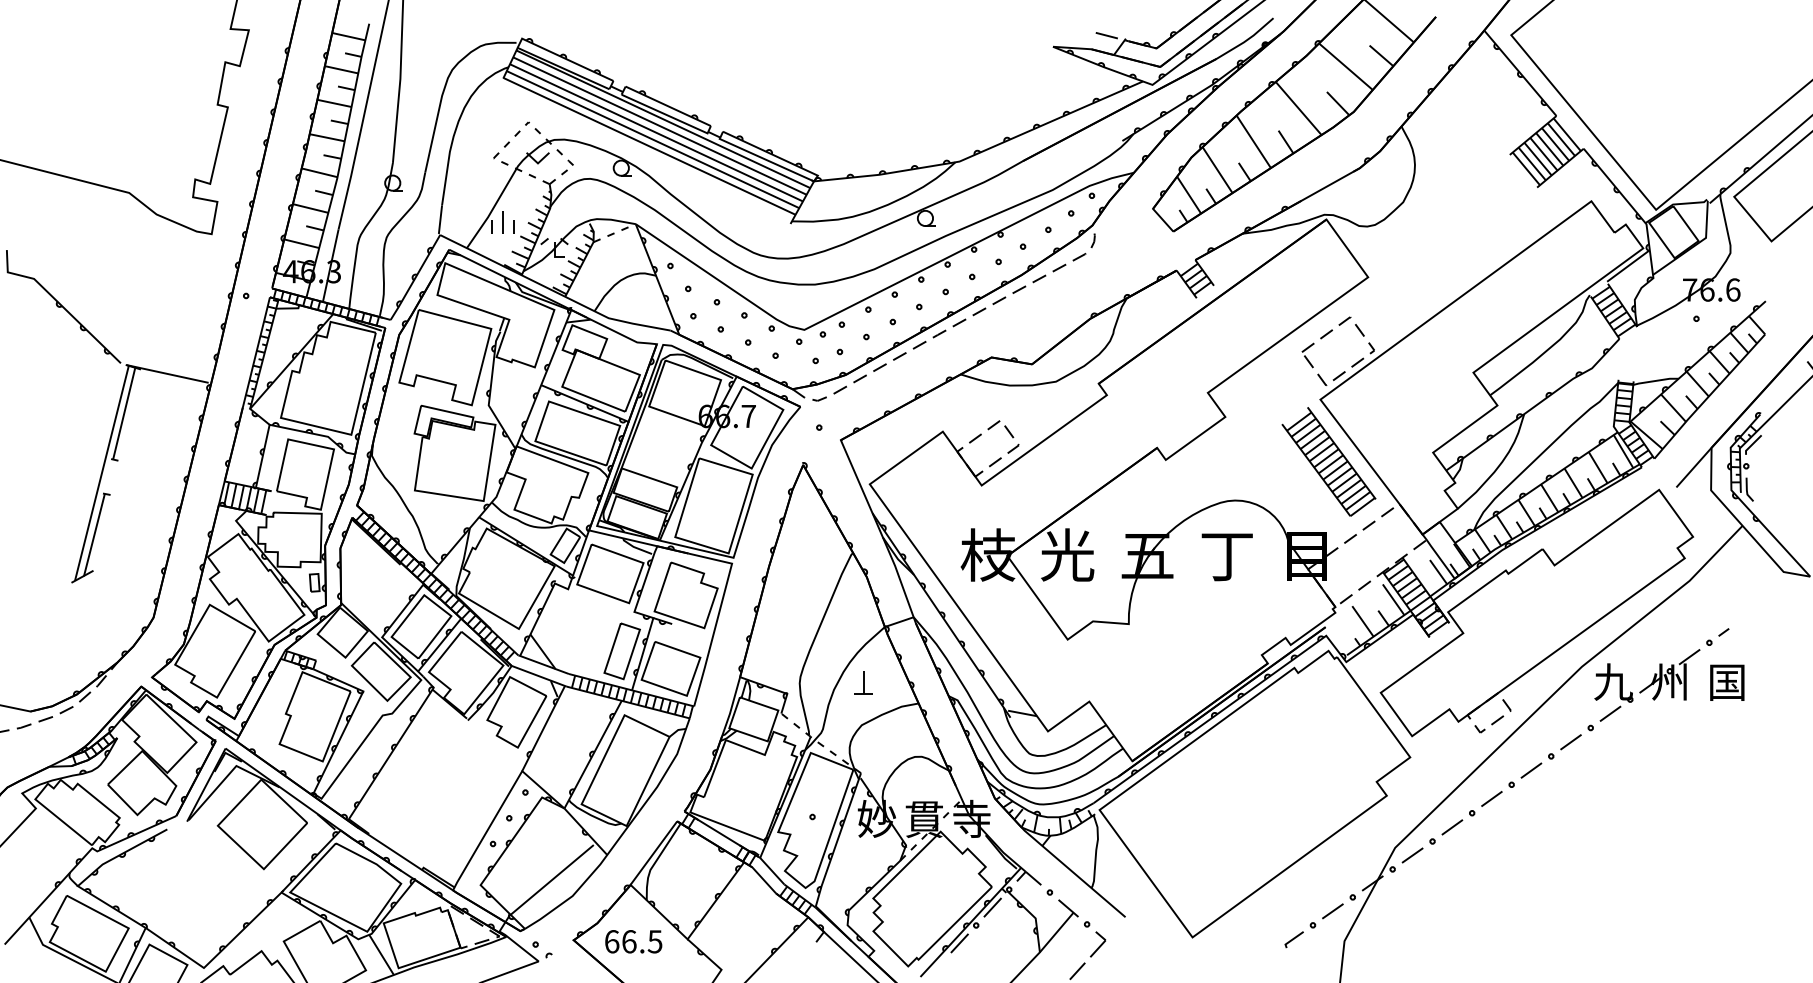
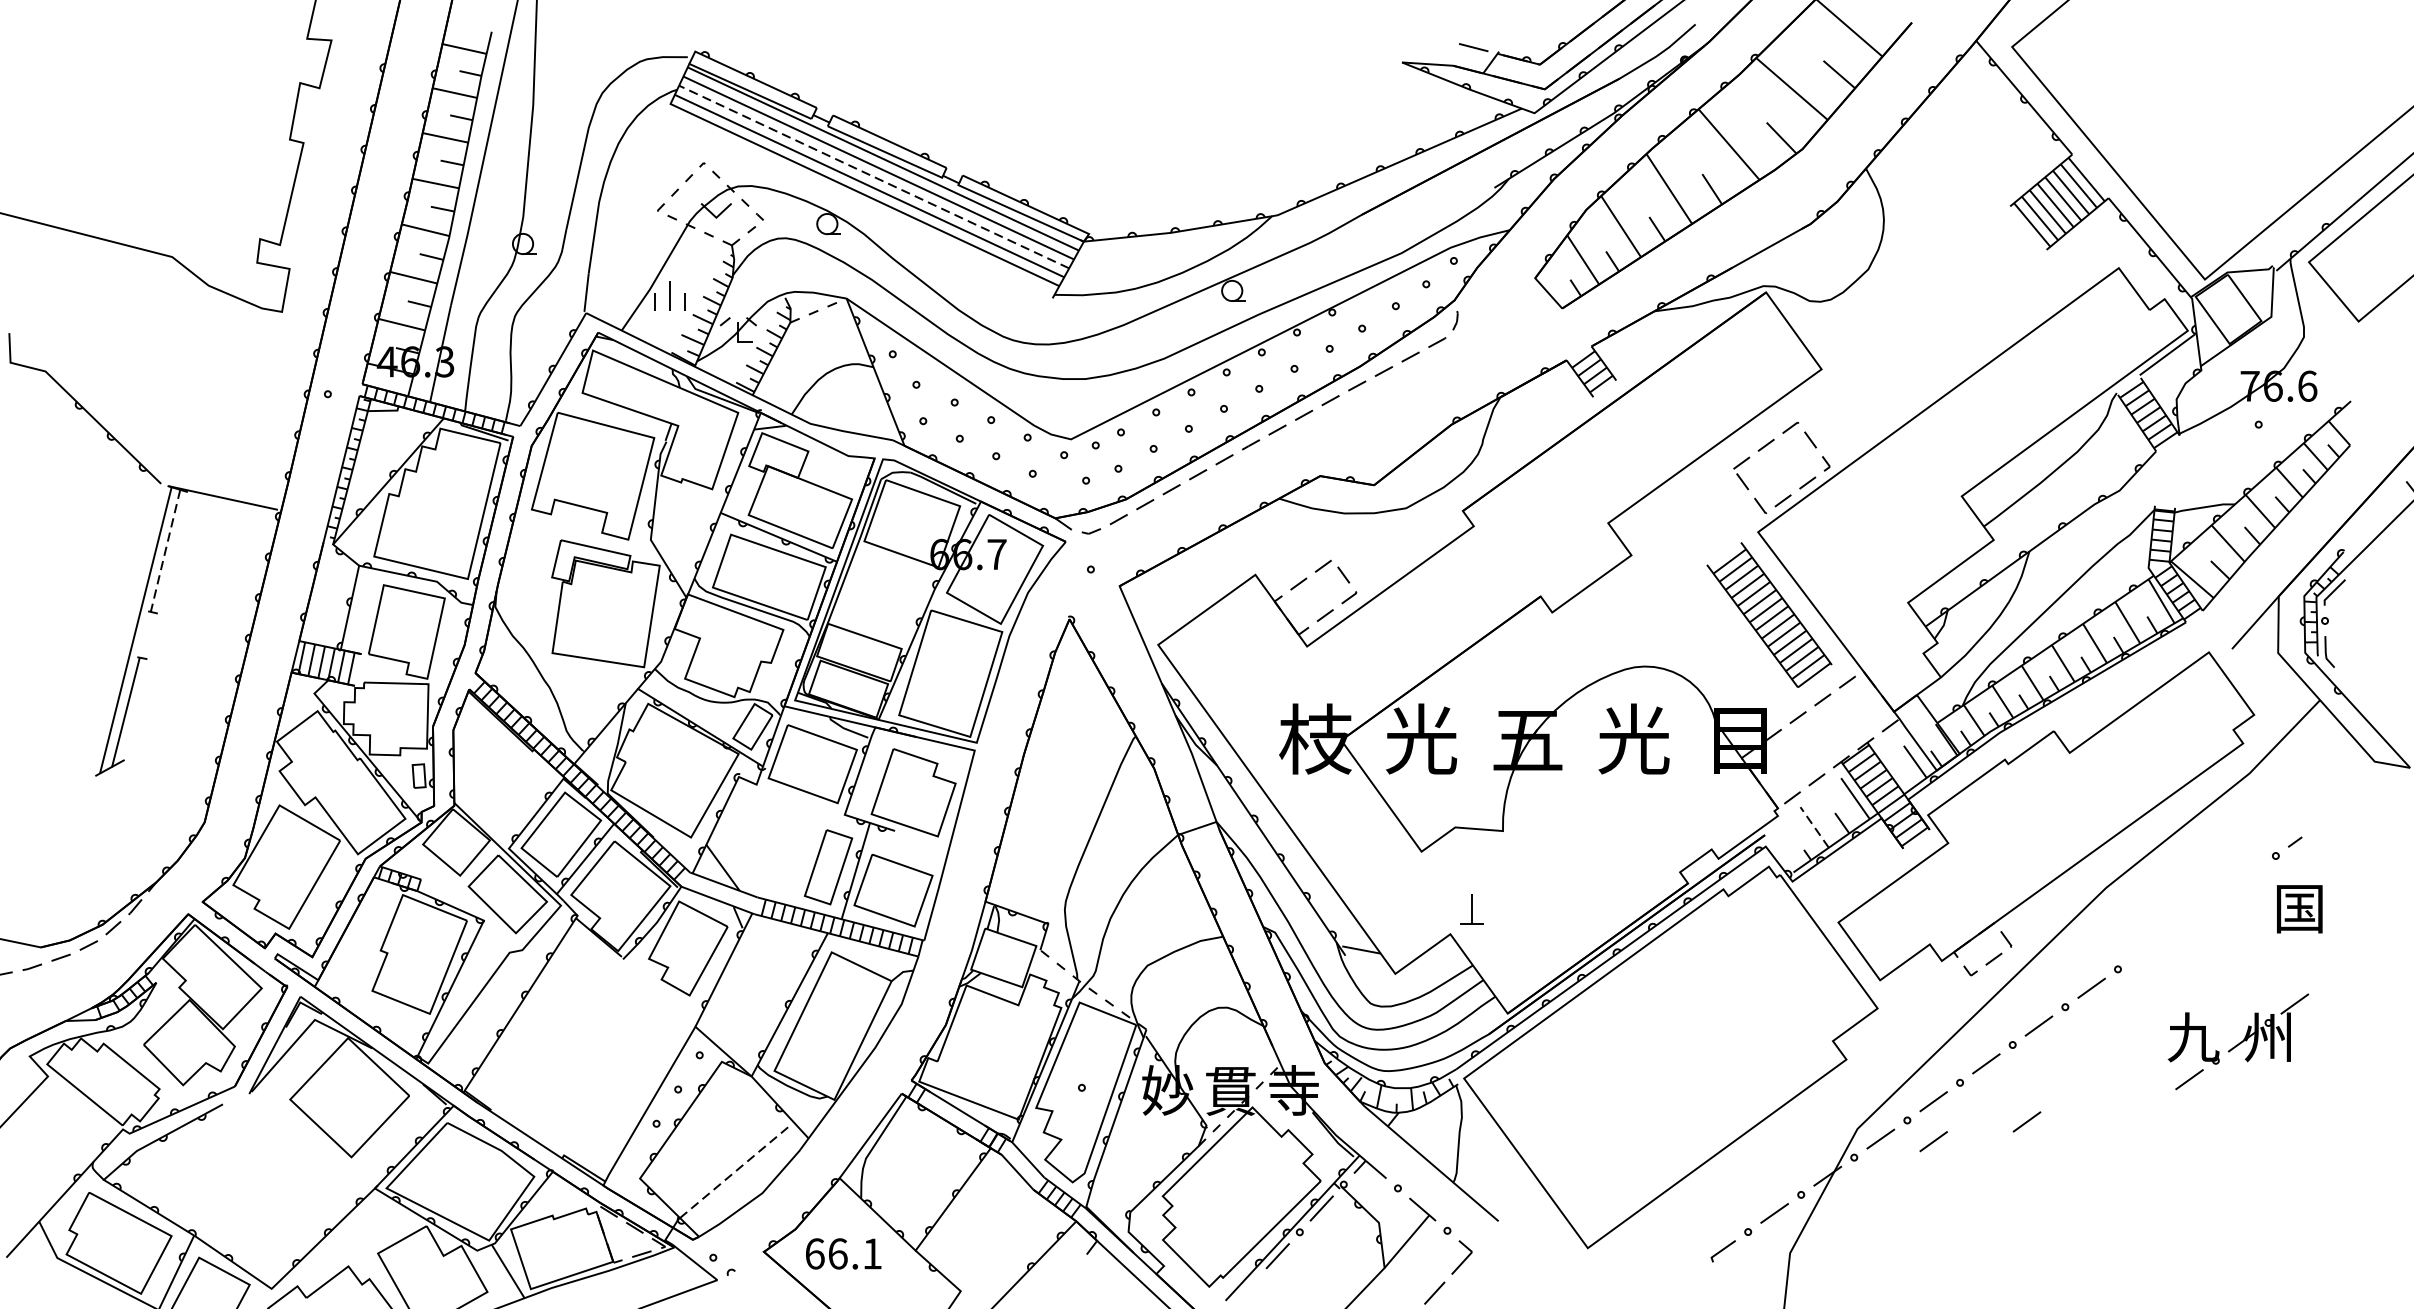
line: (656, 132) -> (874, 176), solid -> dashed
line: (124, 414) -> (165, 551), solid -> dashed
text: (1226, 554) -> (1633, 738), 丁 -> 光
line: (1362, 621) -> (1814, 827), solid -> dashed
part: (863, 682) -> (1471, 908), moved
part: (1647, 685) -> (2238, 1041), moved
line: (1522, 842) -> (2027, 1121), added
line: (1452, 857) -> (1933, 1141), added
line: (552, 879) -> (735, 1171), solid -> dashed
text: (654, 941) -> (871, 1253), 66.5 -> 66.1

